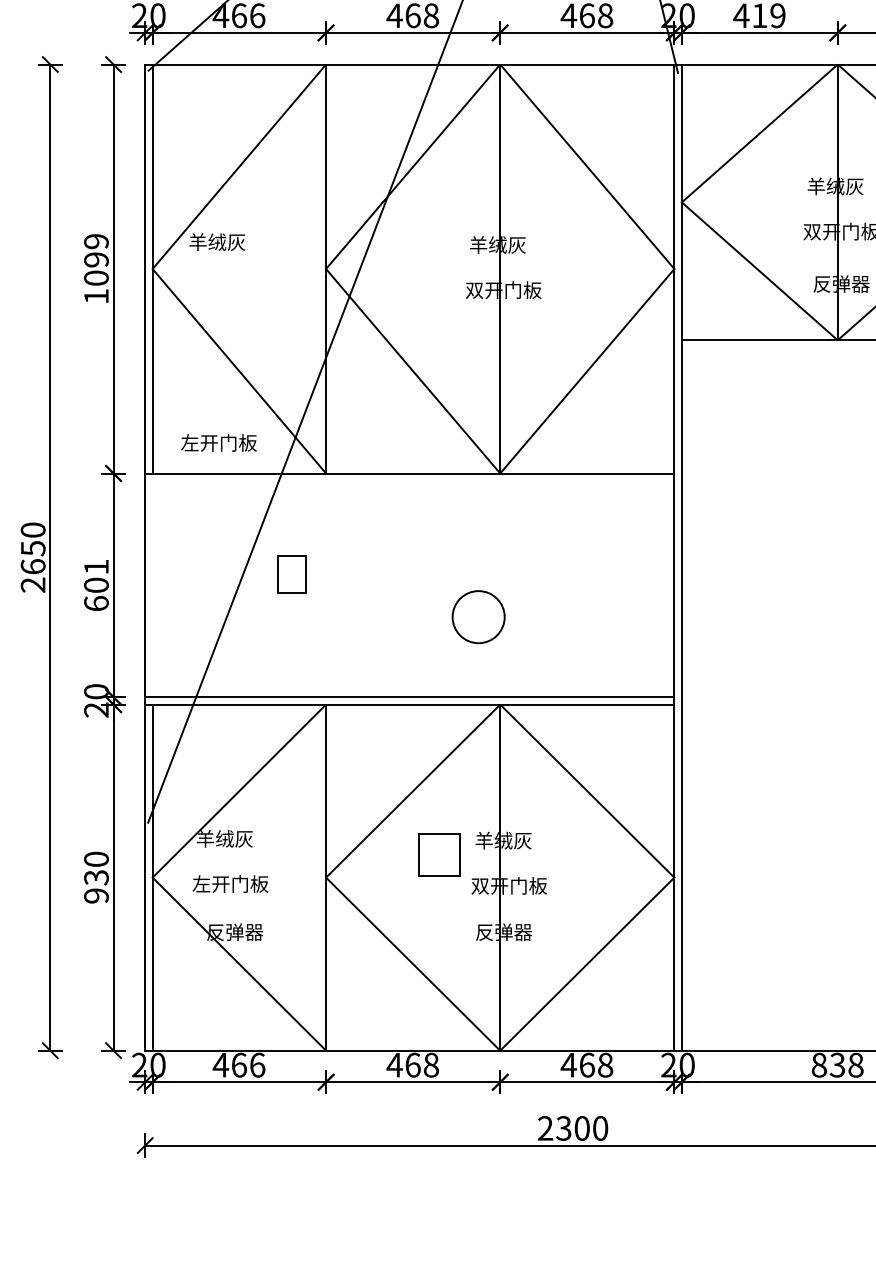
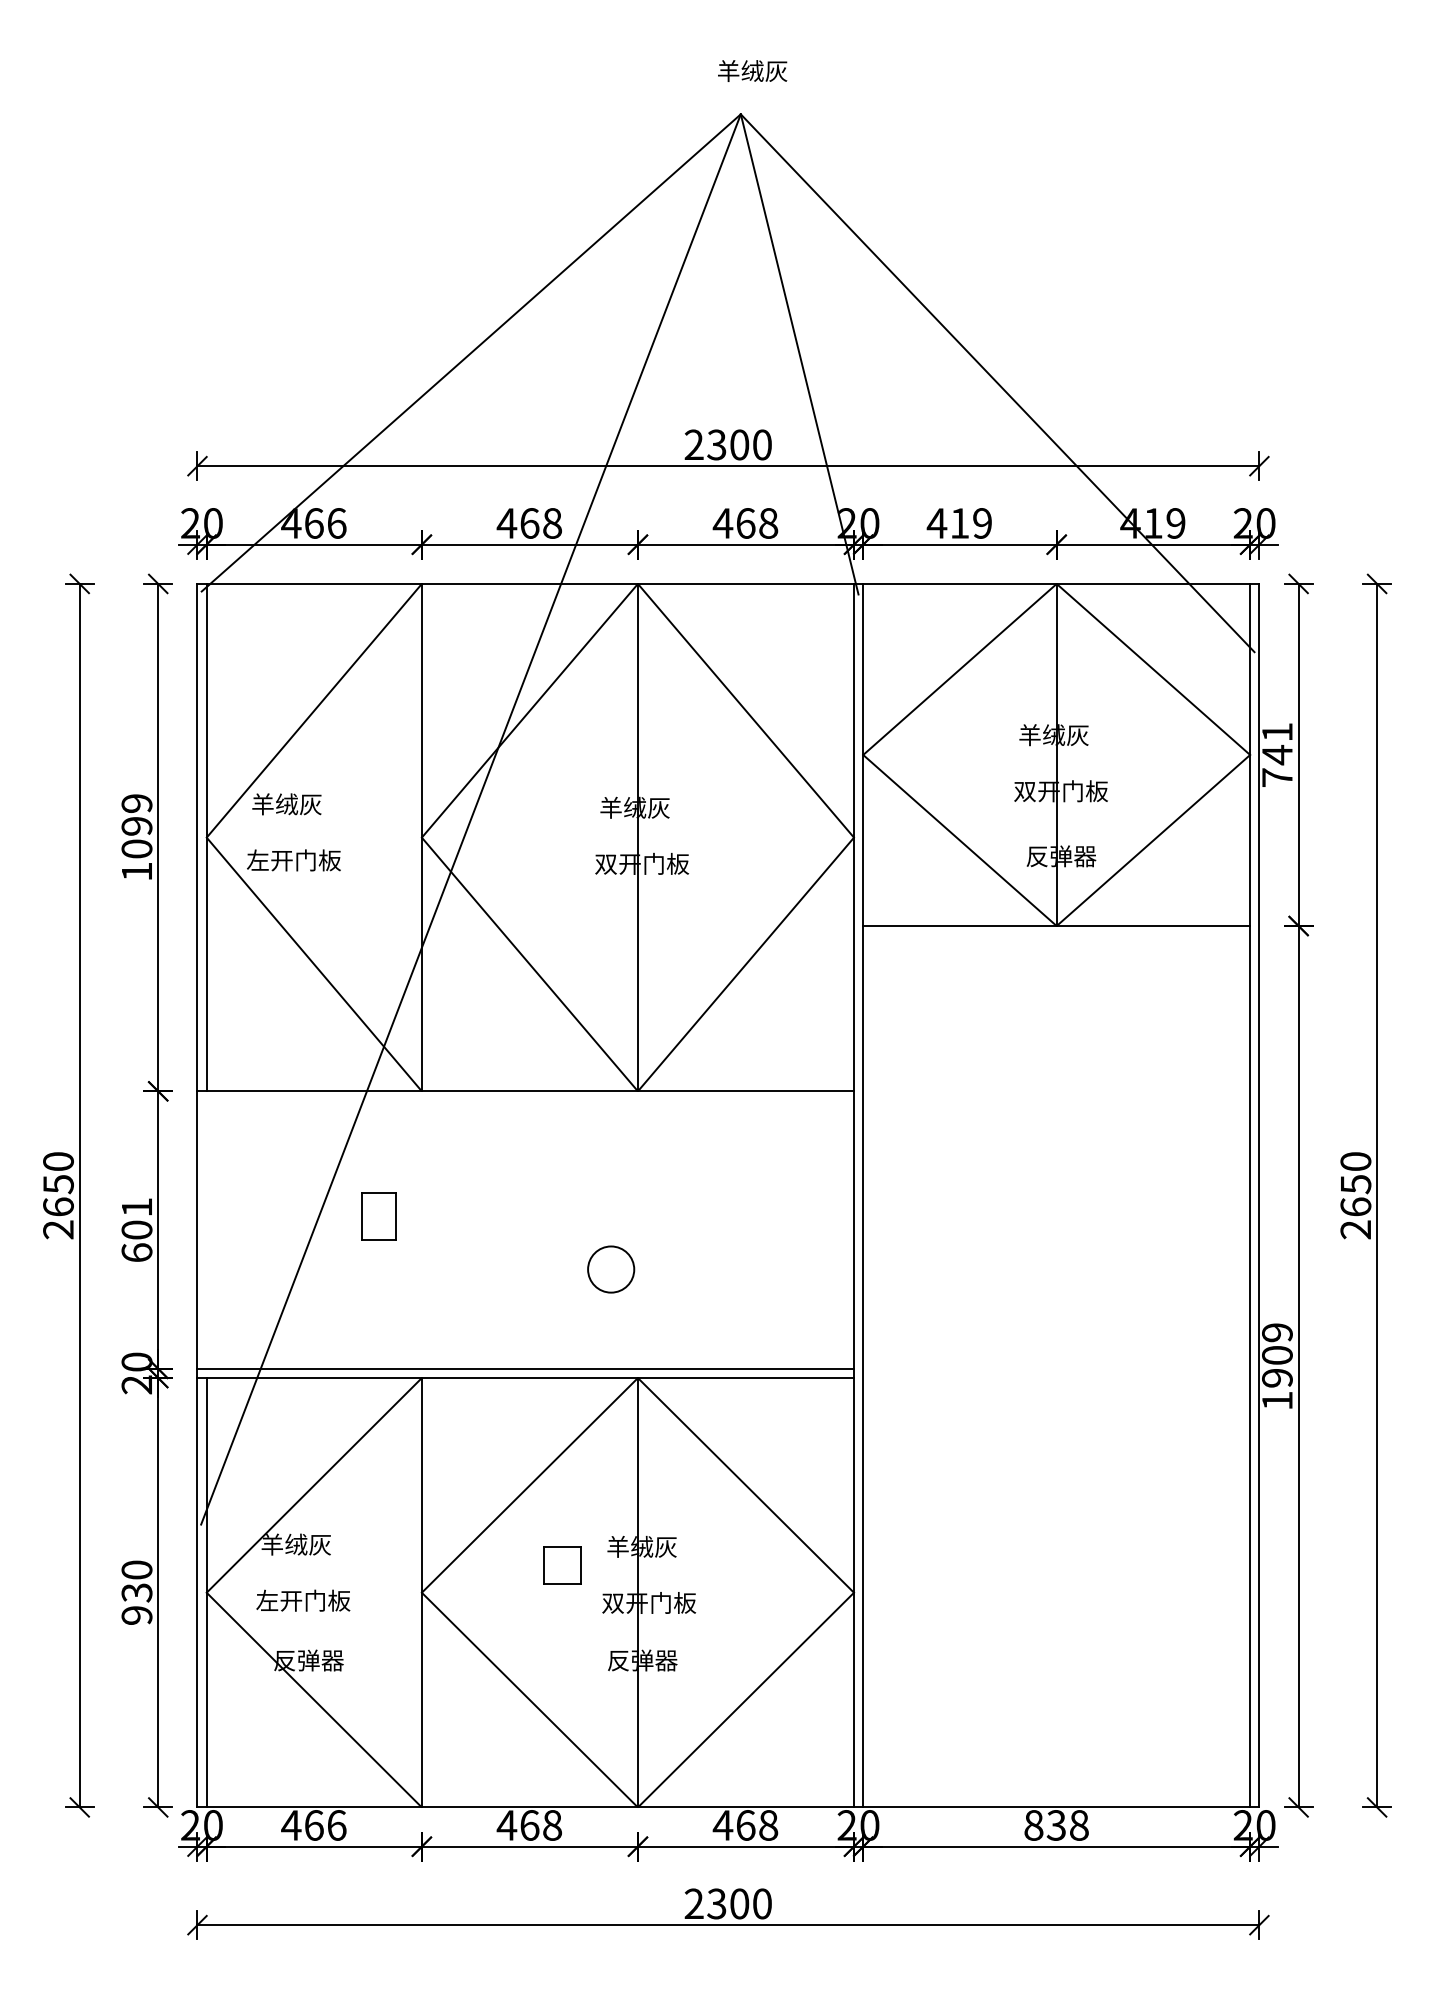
text: (218, 443) -> (293, 860), moved
circle: (478, 617) -> (611, 1269), size x0.71
part: (439, 855) -> (562, 1565), size x0.71

